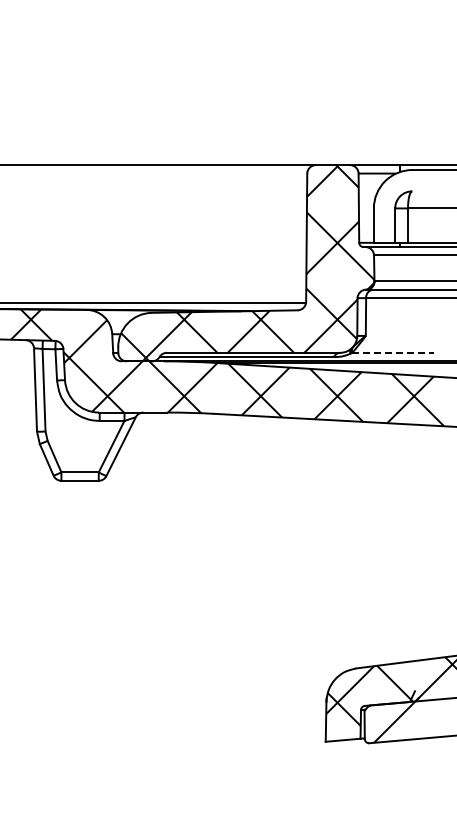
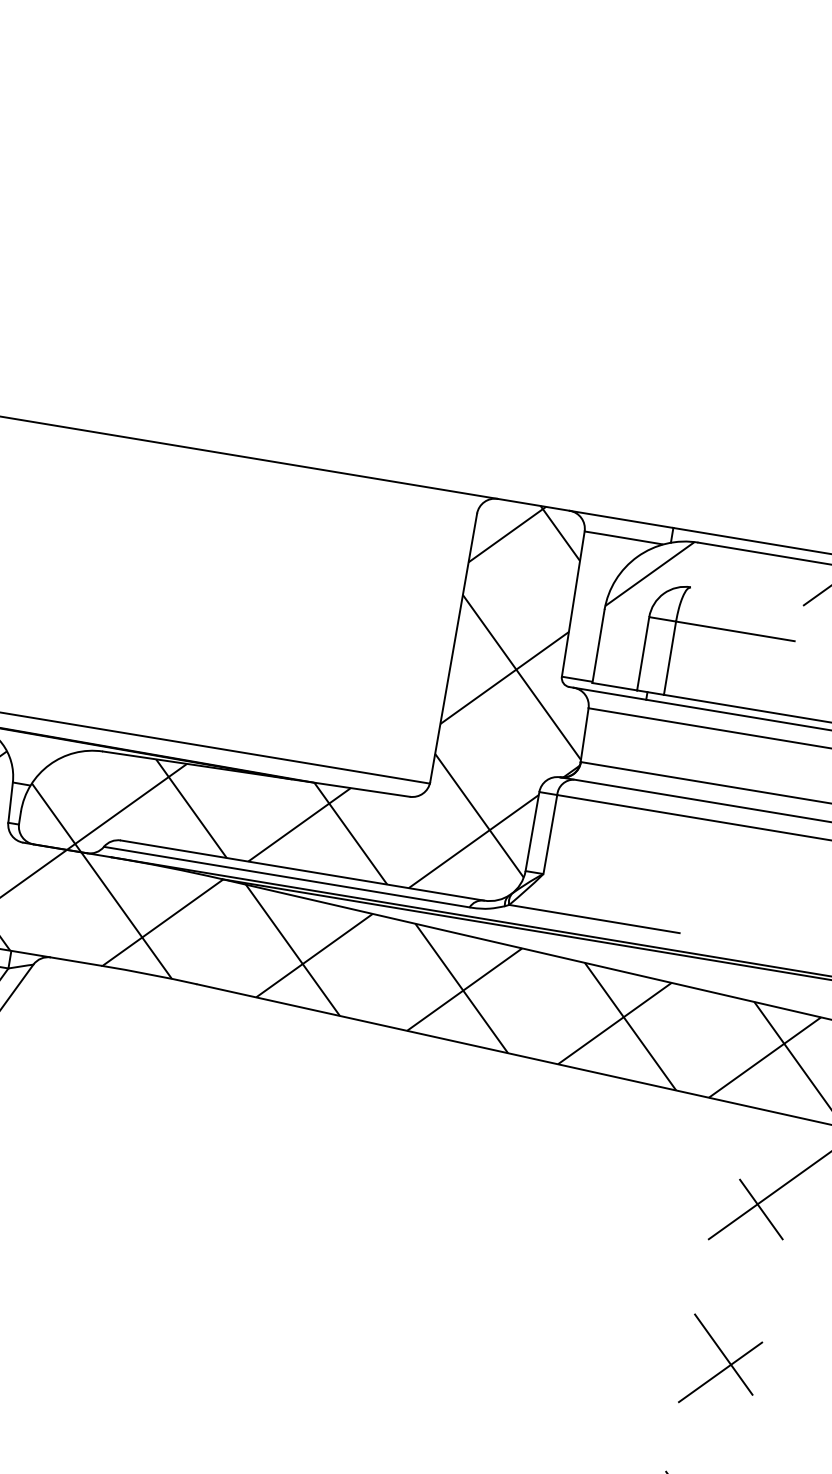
hatch: (391, 188) -> (648, 574), added
line: (392, 352) -> (593, 918), dashed -> solid

